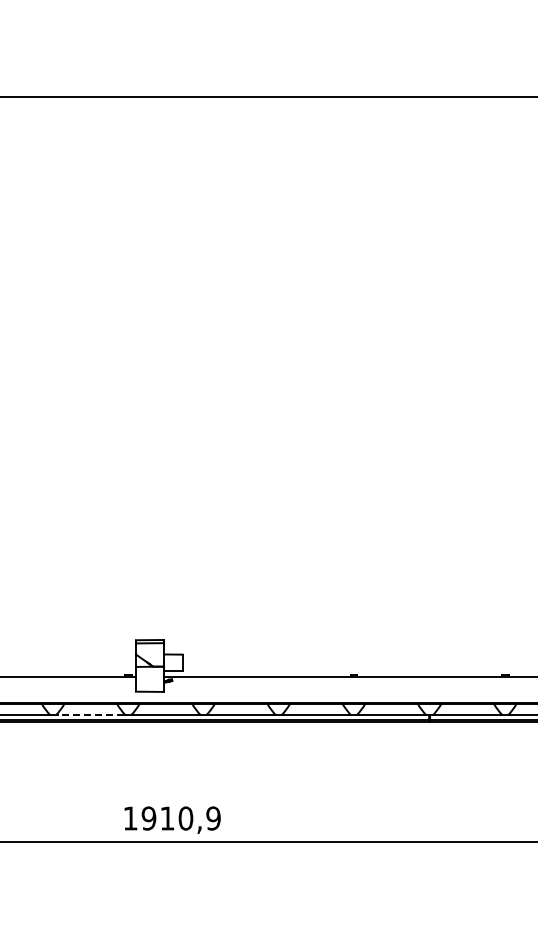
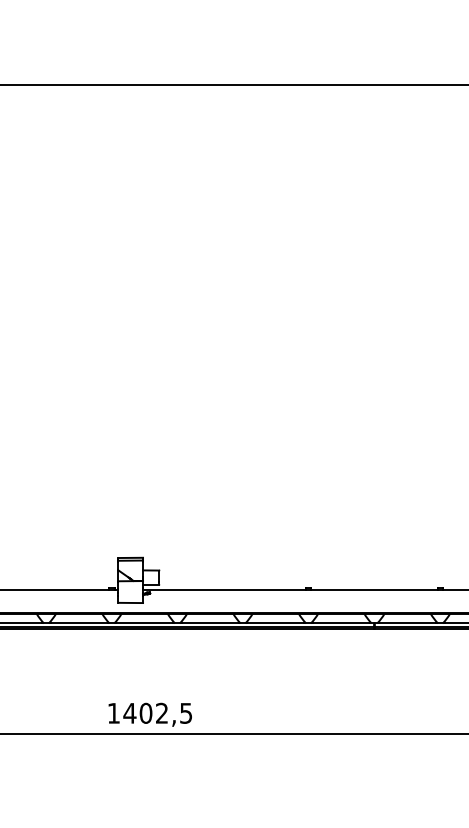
line: (90, 715) -> (78, 623), dashed -> solid
text: (180, 818) -> (157, 713), 1910,9 -> 1402,5

